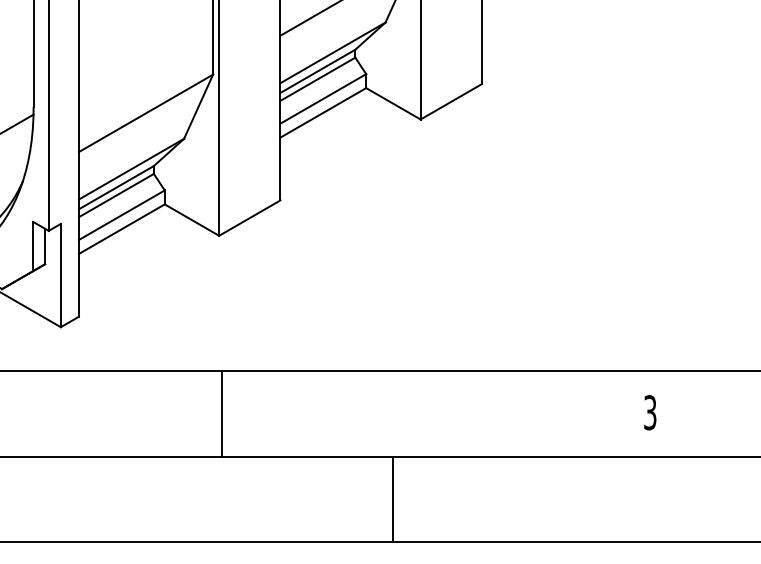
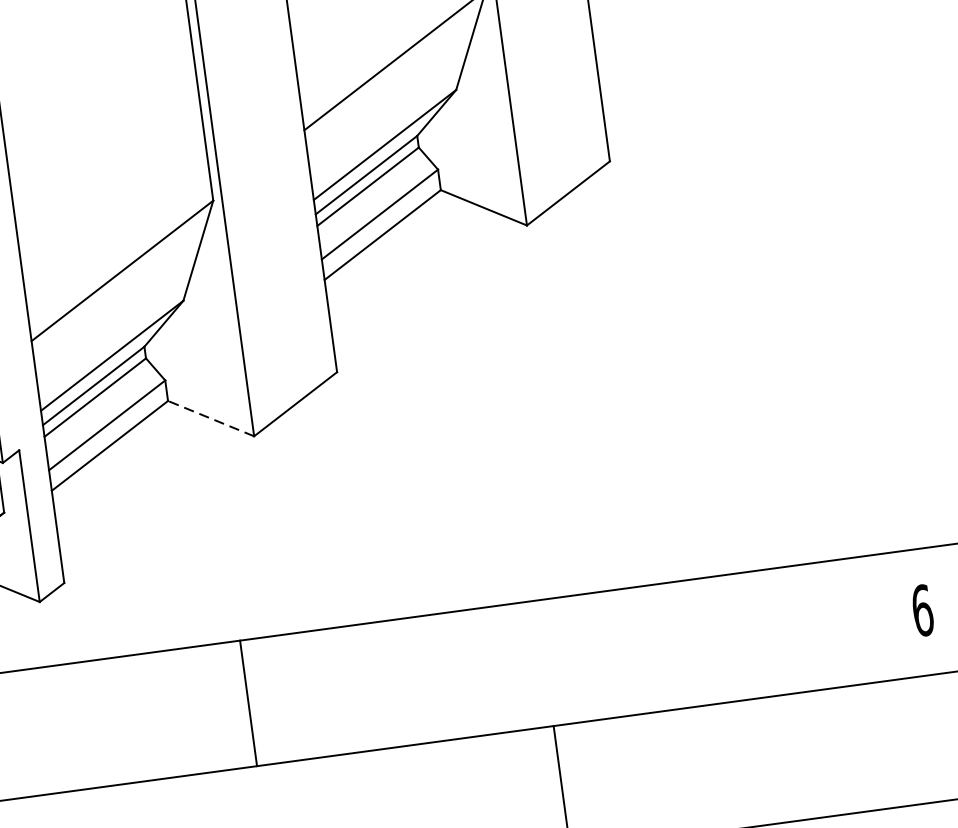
line: (191, 219) -> (210, 417), solid -> dashed
text: (650, 412) -> (922, 610), 3 -> 6
line: (222, 413) -> (248, 702), moved

